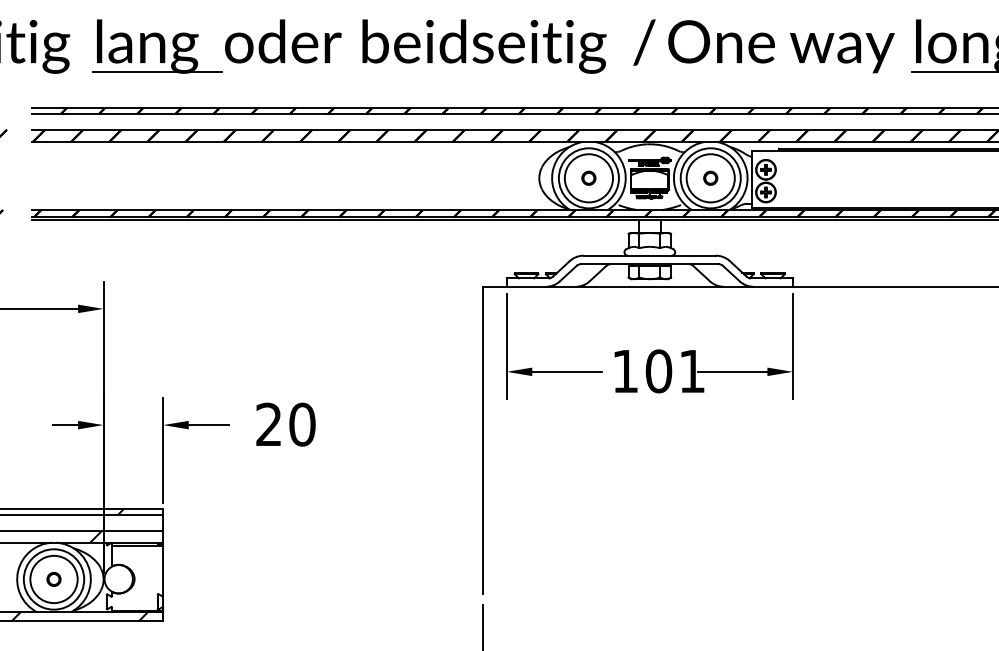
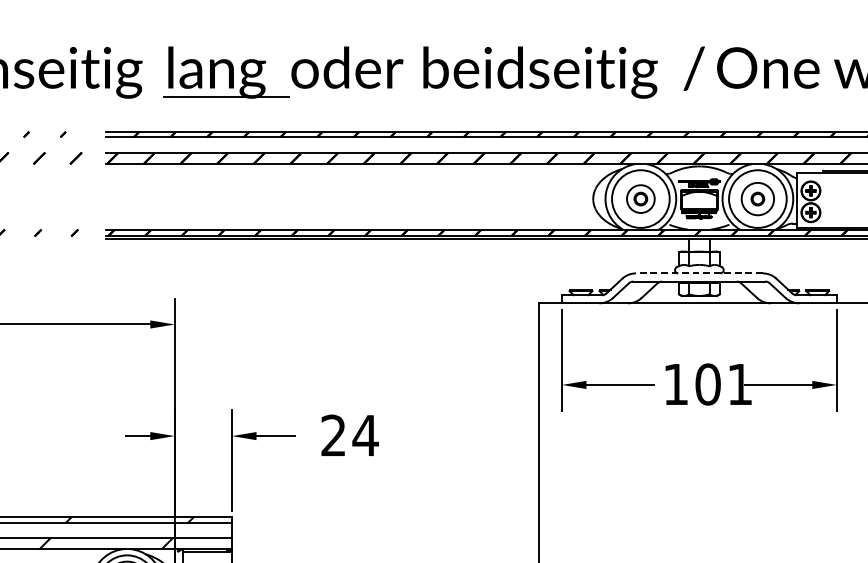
circle: (588, 178) -> (640, 199), size x0.6
circle: (710, 178) -> (757, 199), size x0.7
line: (649, 255) -> (699, 273), solid -> dashed
text: (302, 424) -> (365, 435), 20 -> 24

